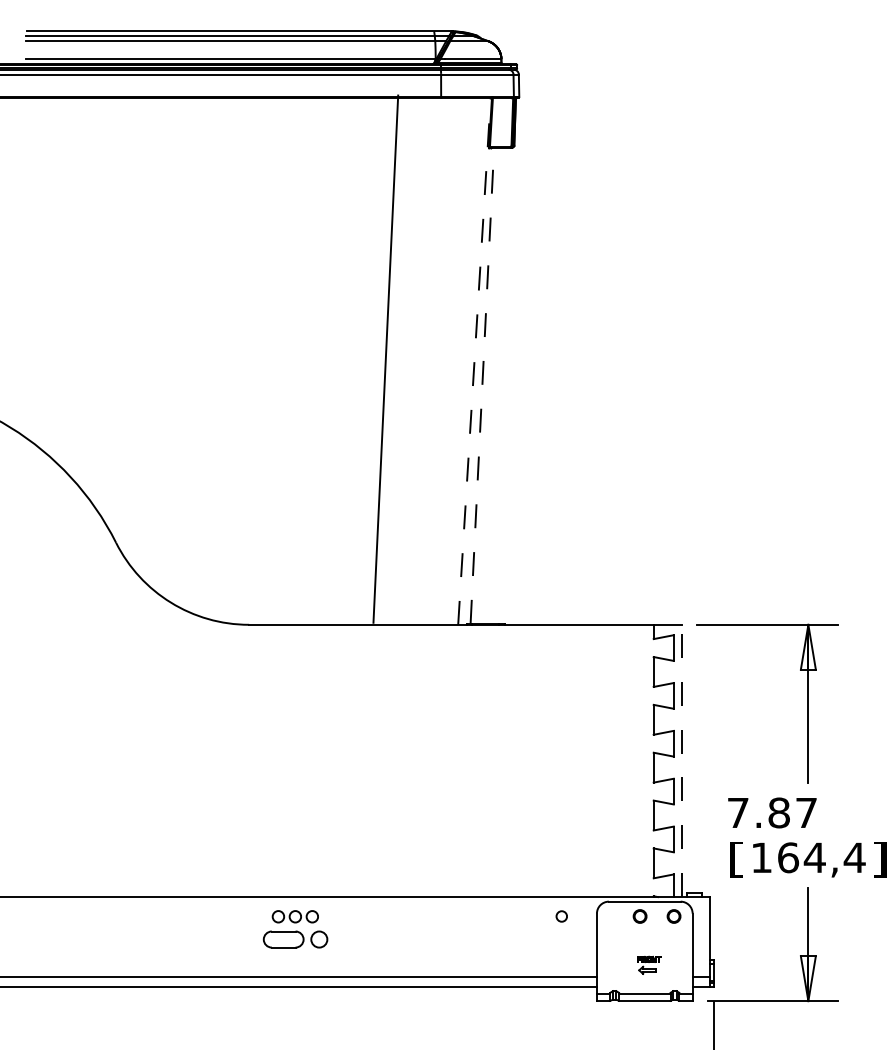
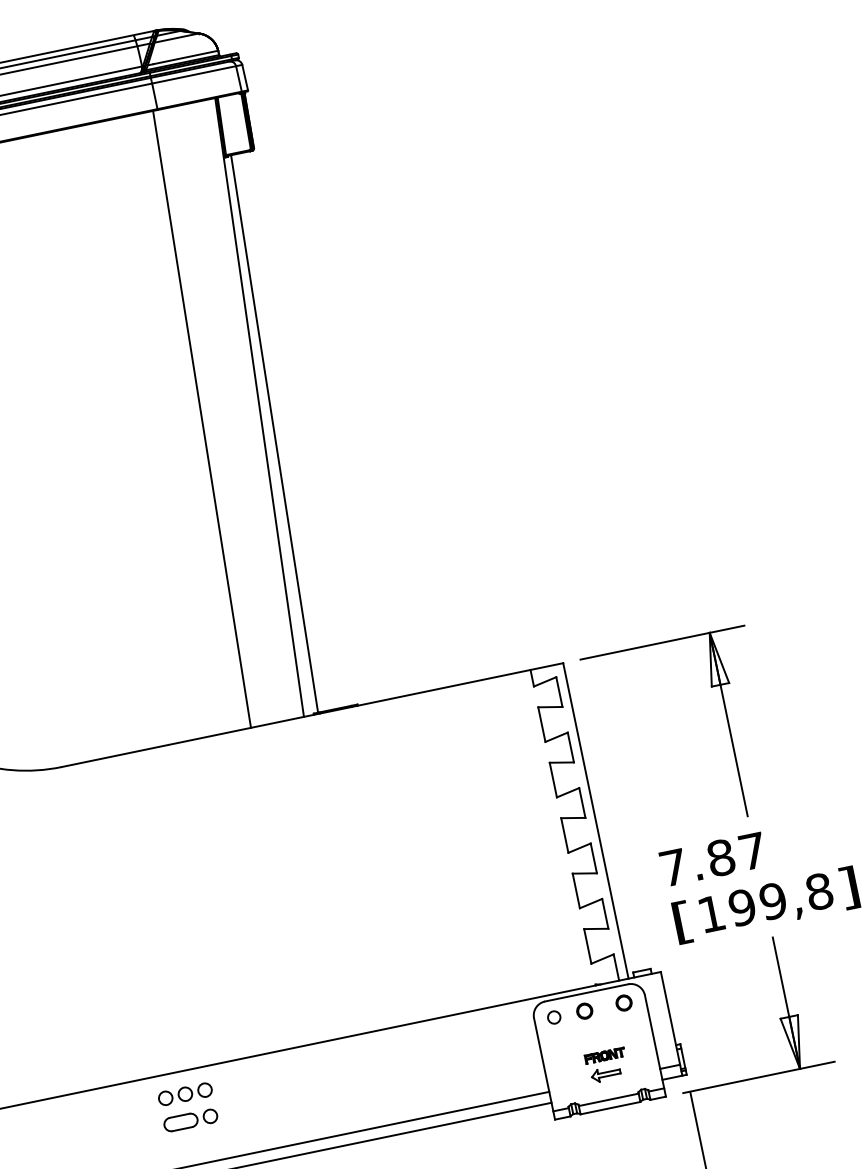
line: (385, 358) -> (201, 418), moved
line: (474, 360) -> (259, 406), dashed -> solid
line: (482, 385) -> (274, 433), dashed -> solid
line: (681, 760) -> (595, 820), dashed -> solid
text: (821, 857) -> (780, 899), 164,4 -> 199,8
circle: (561, 916) -> (553, 1017), moved
part: (294, 938) -> (189, 1119), size x0.71
part: (649, 965) -> (607, 1065), size x1.43

